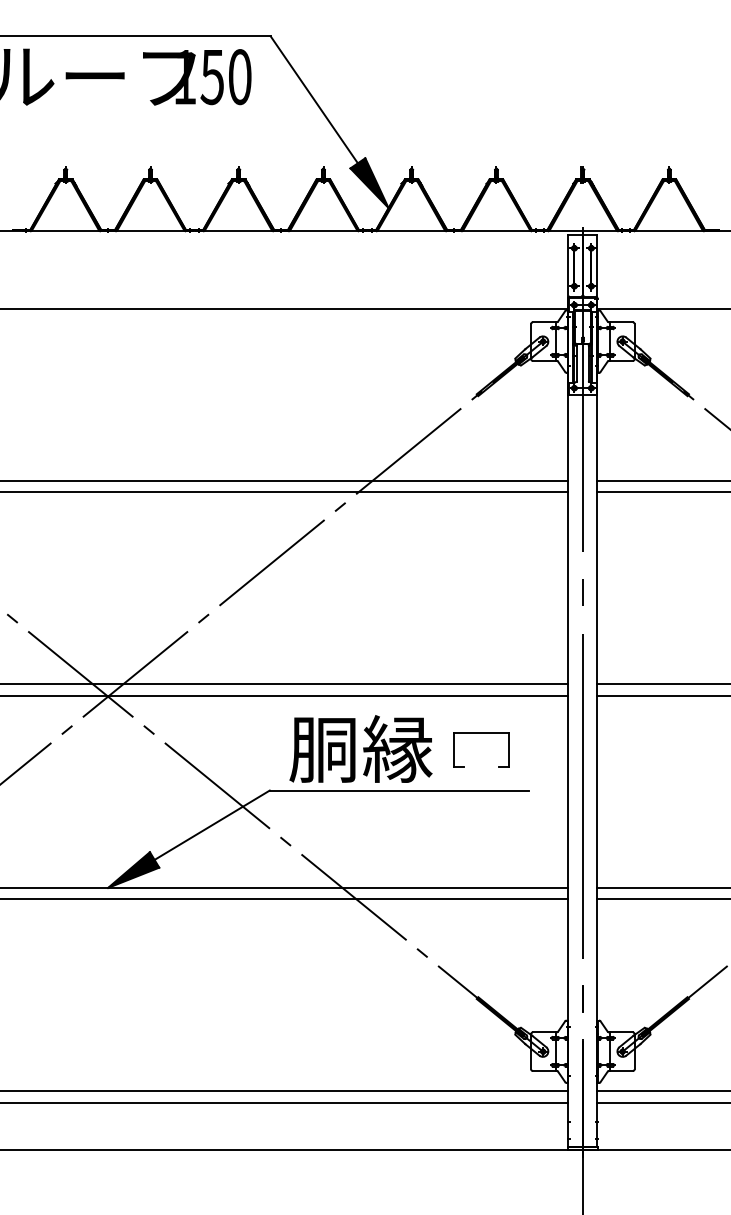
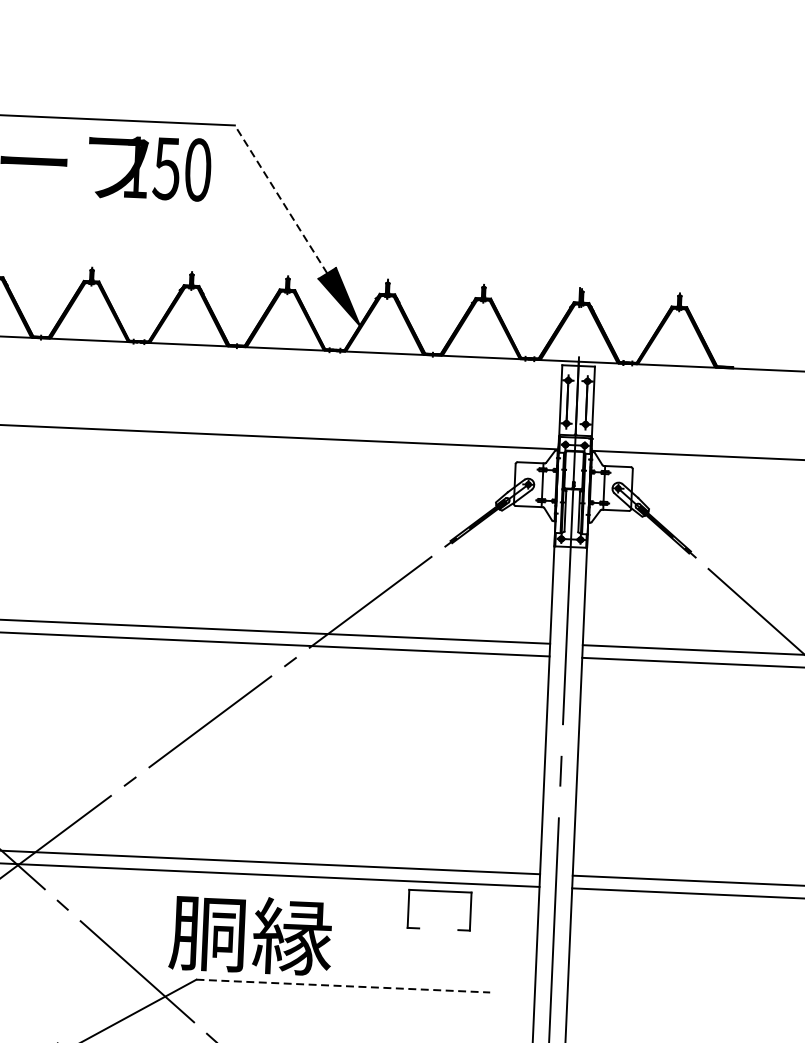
line: (314, 99) -> (281, 199), solid -> dashed
part: (481, 733) -> (440, 891), moved
text: (360, 748) -> (250, 934), moved
line: (399, 790) -> (343, 986), solid -> dashed

